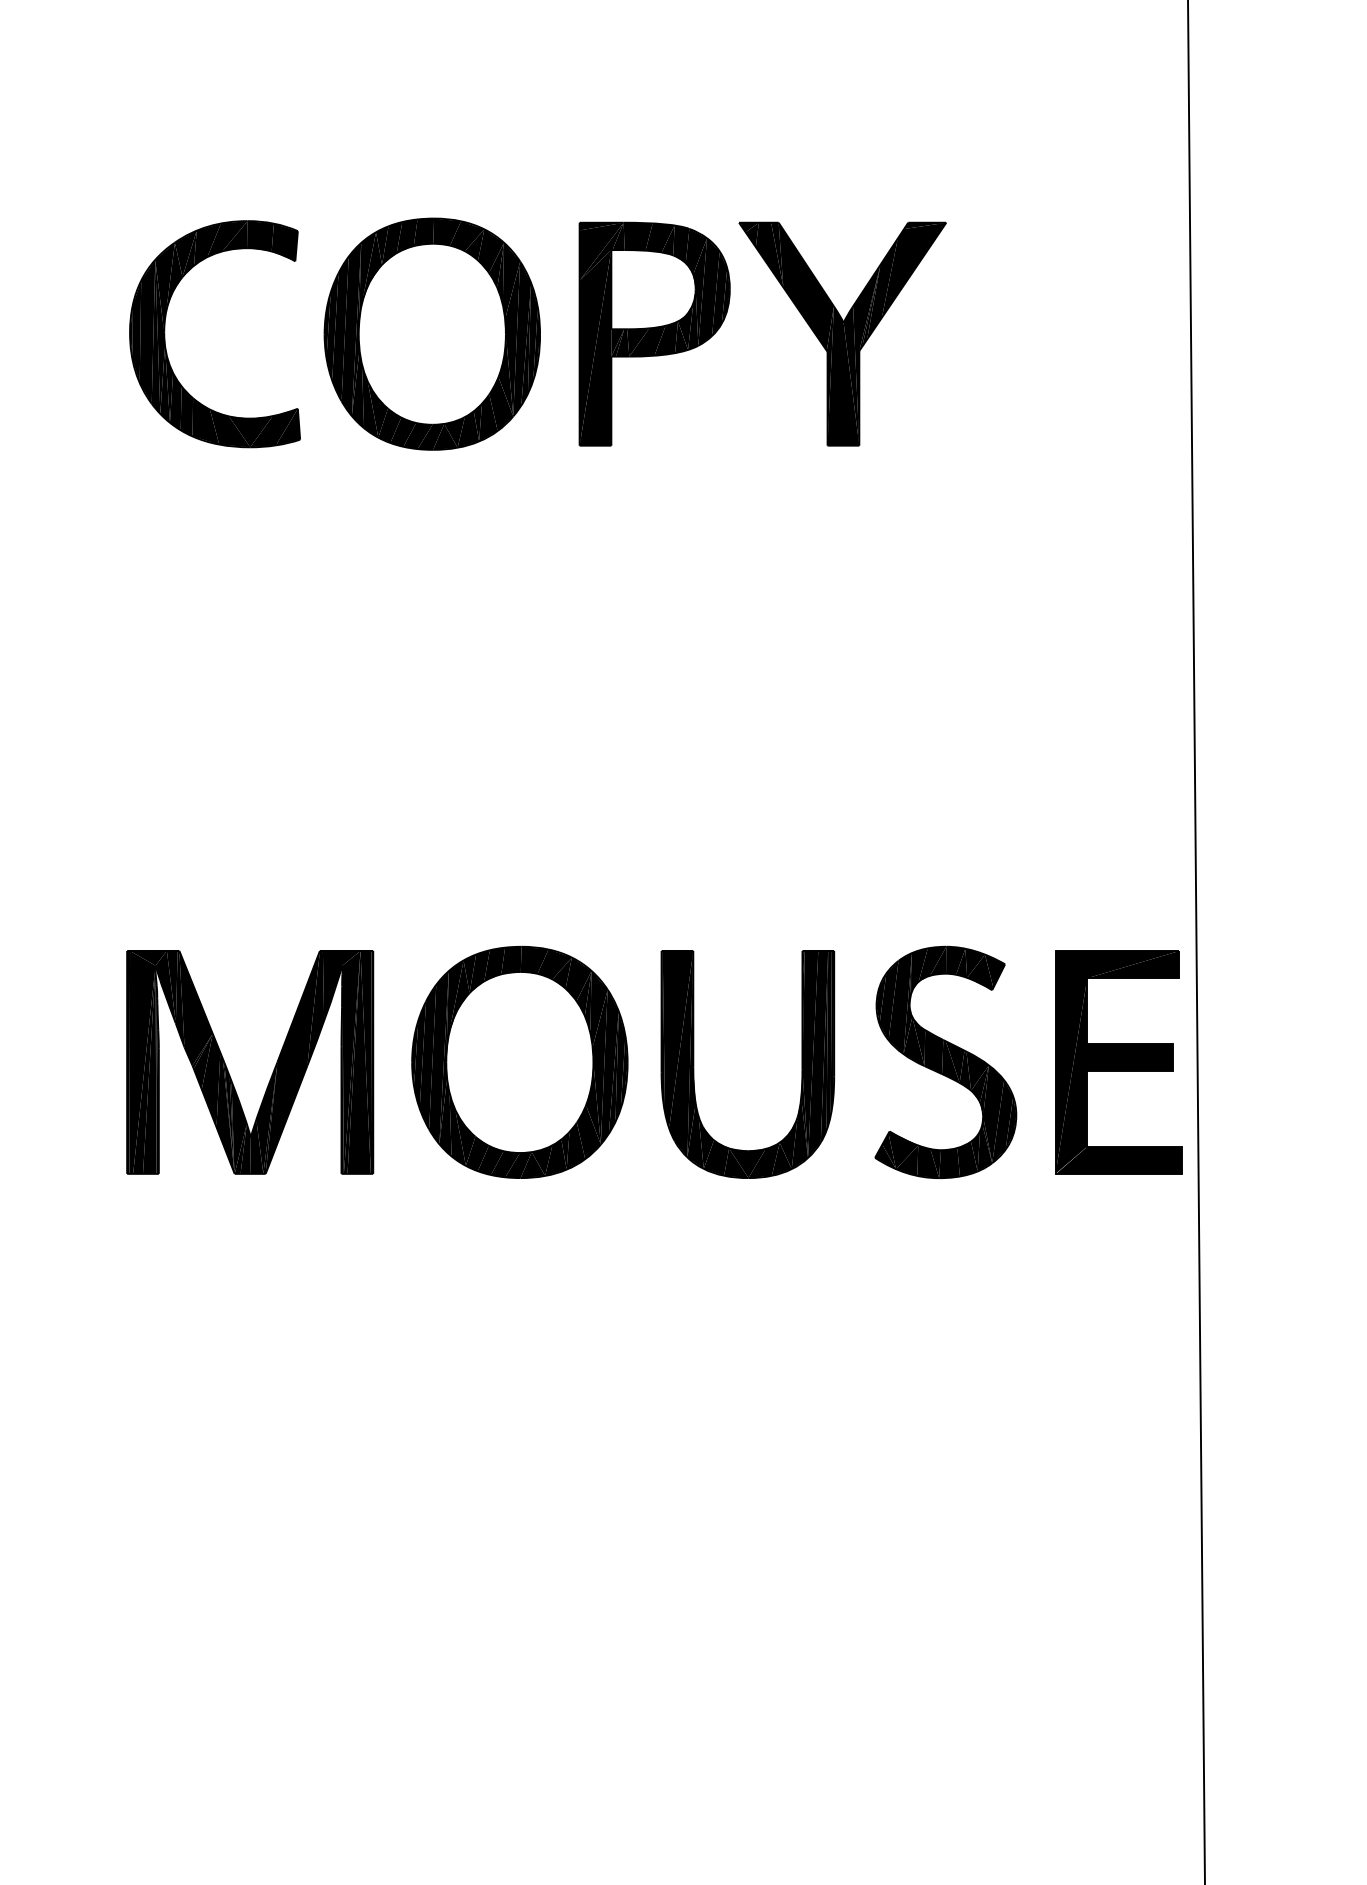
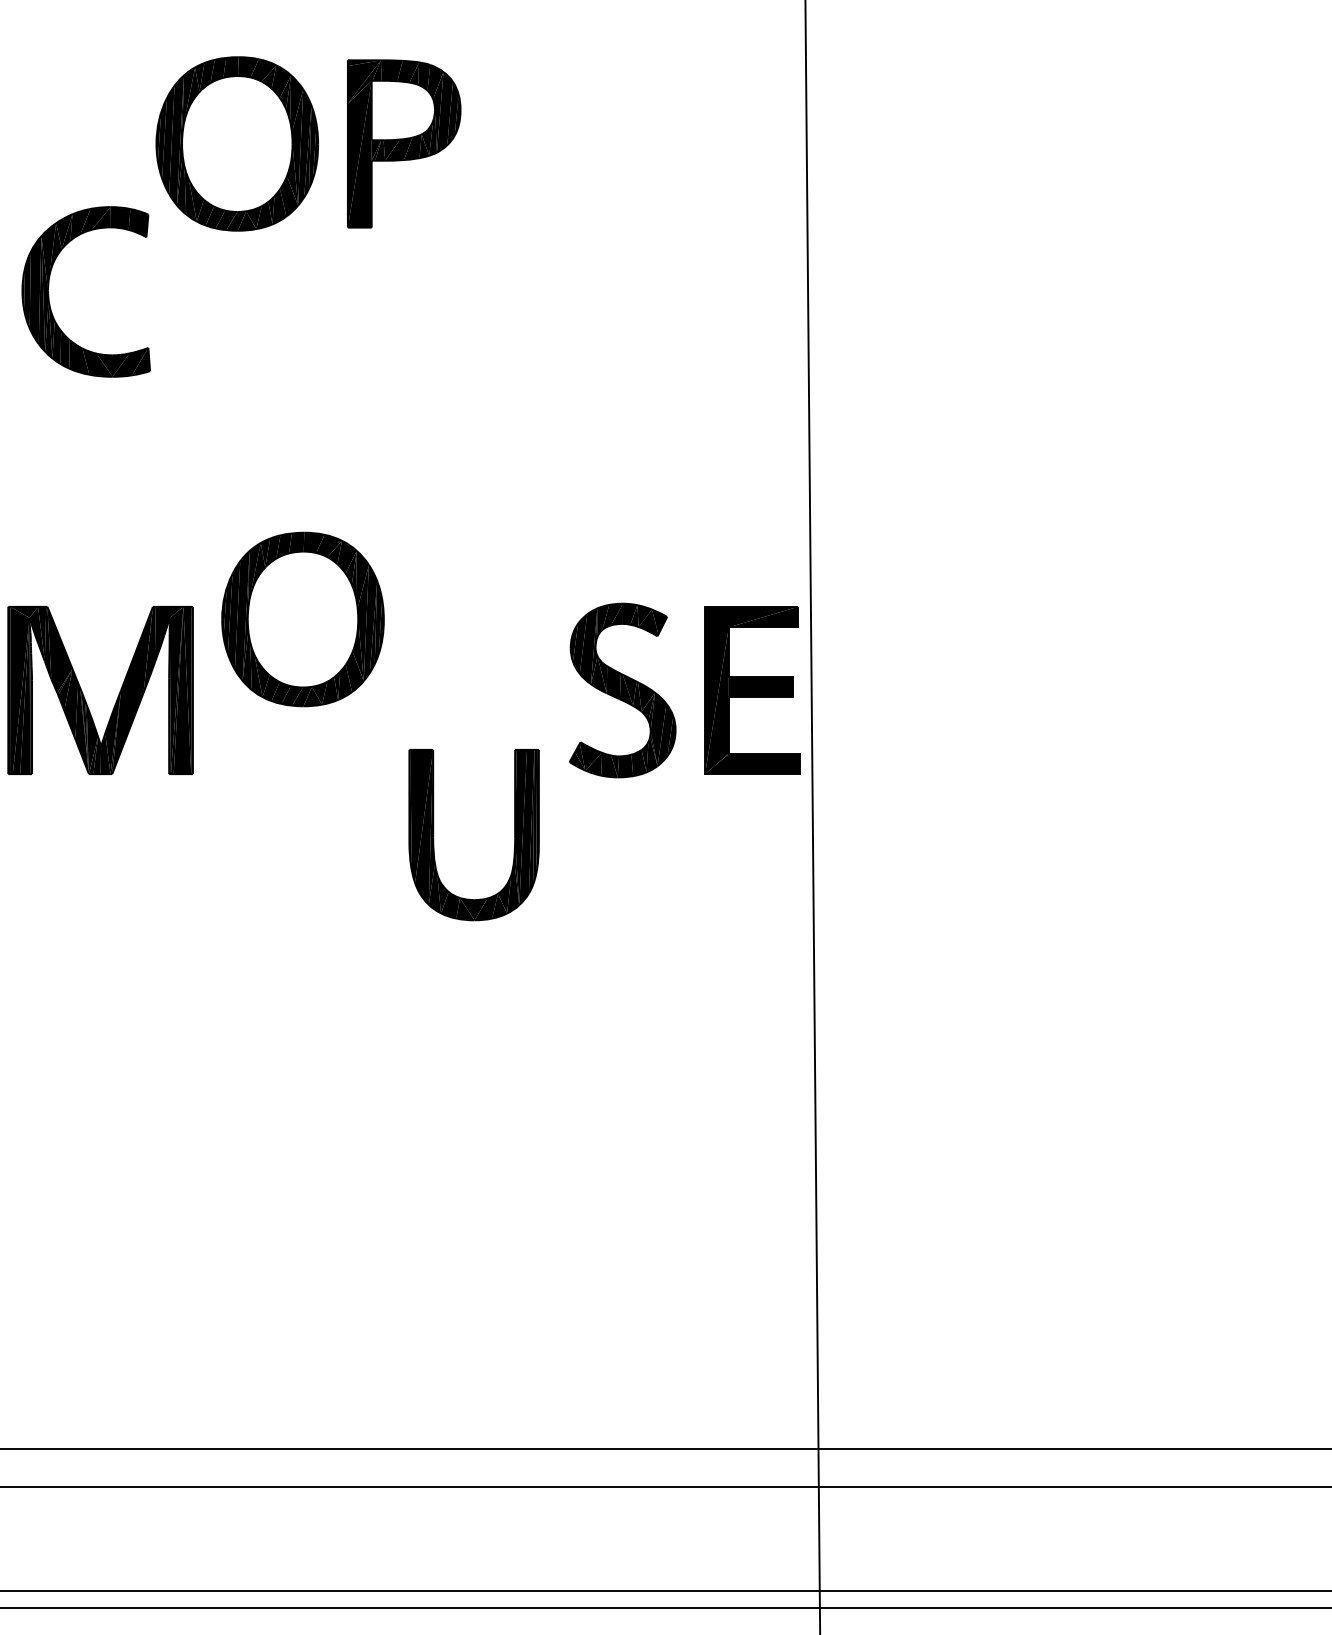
part: (842, 333) -> (545, 143), removed
part: (166, 338) -> (49, 295), moved
part: (519, 1062) -> (302, 619), moved
part: (695, 1065) -> (434, 835), moved

